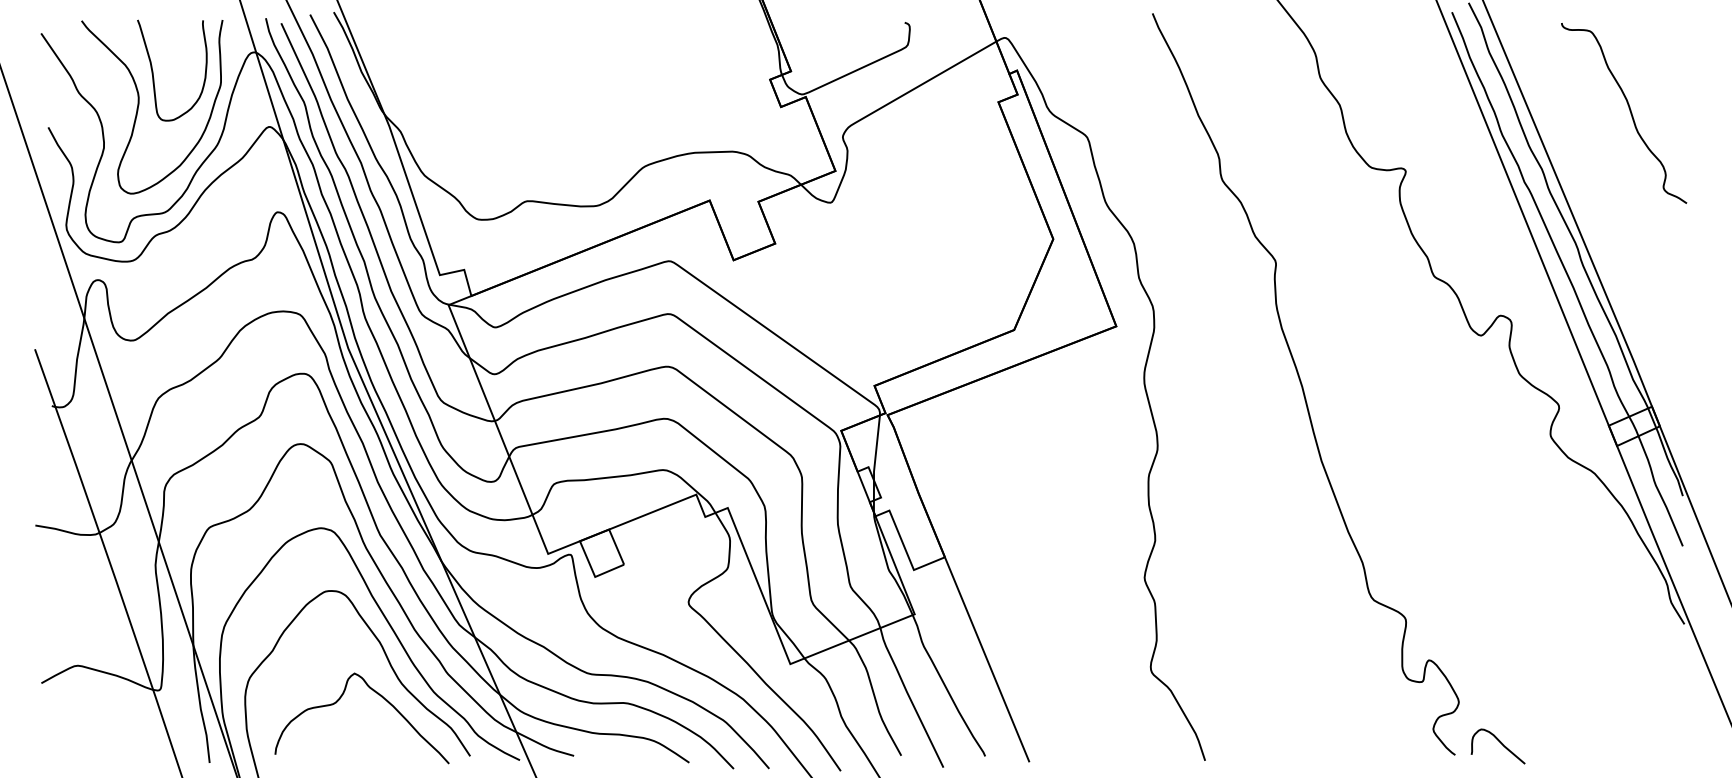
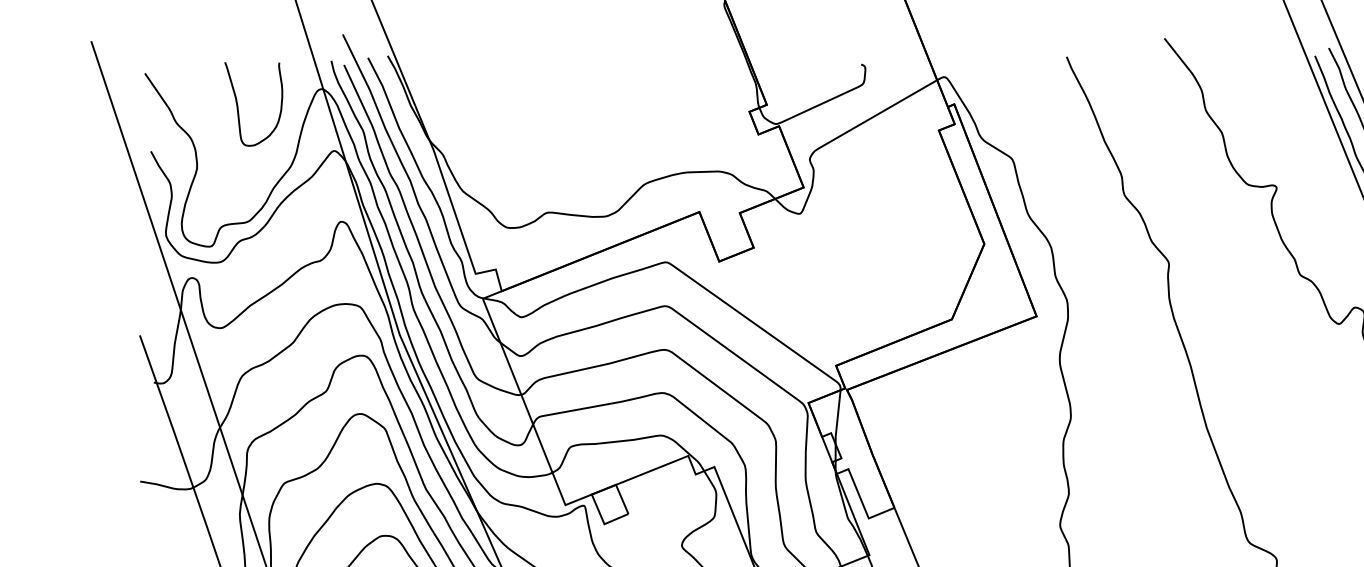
curve: (139, 105) -> (226, 133), removed

